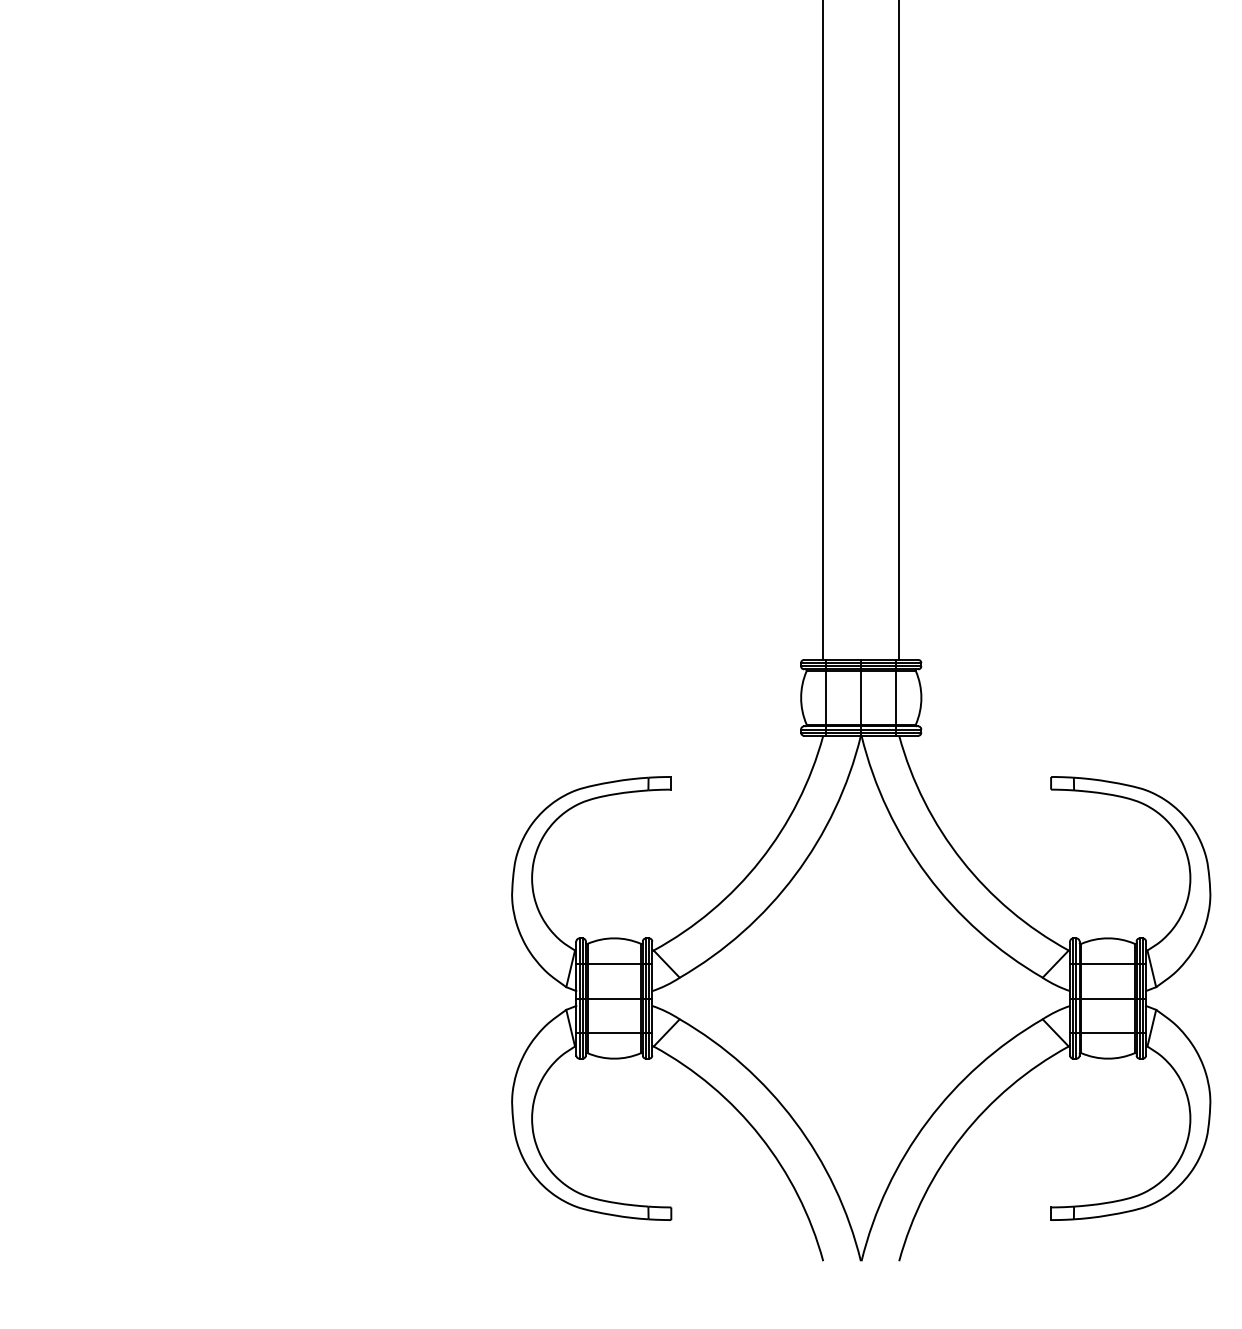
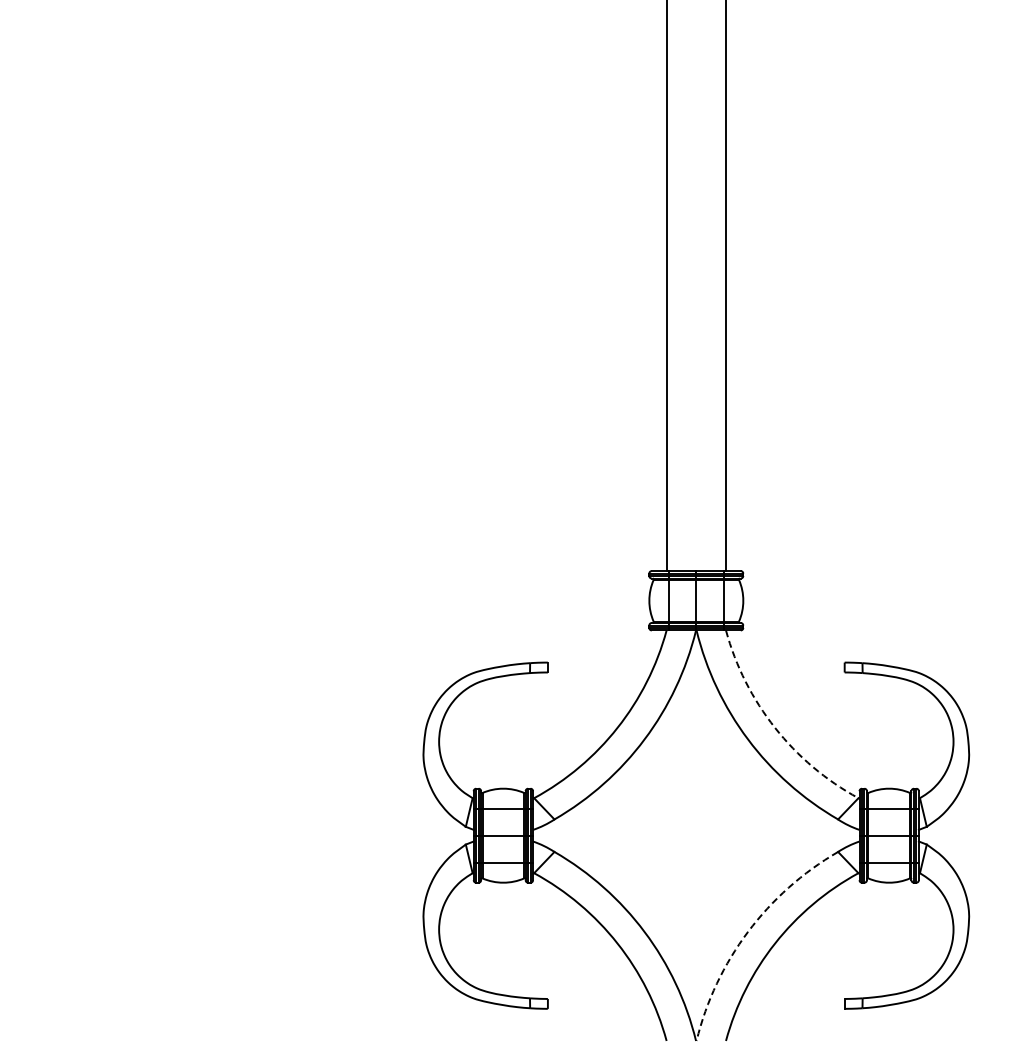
arc: (962, 860) -> (775, 727), solid -> dashed
arc: (928, 1121) -> (748, 931), solid -> dashed

